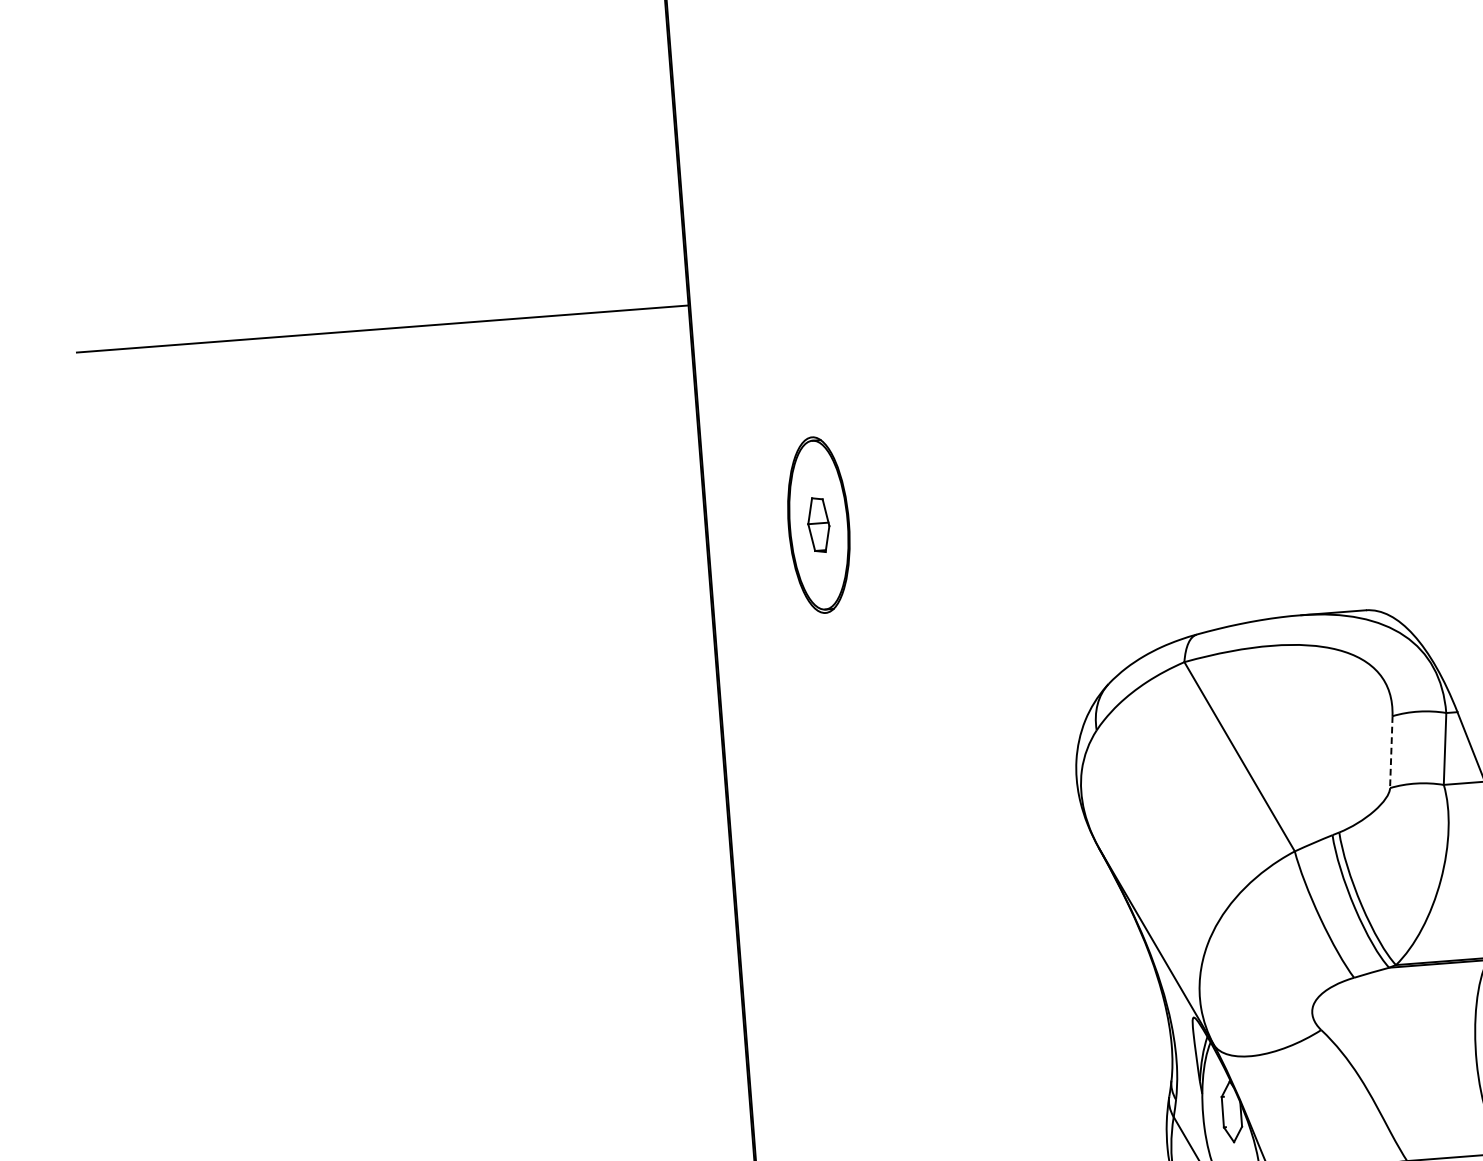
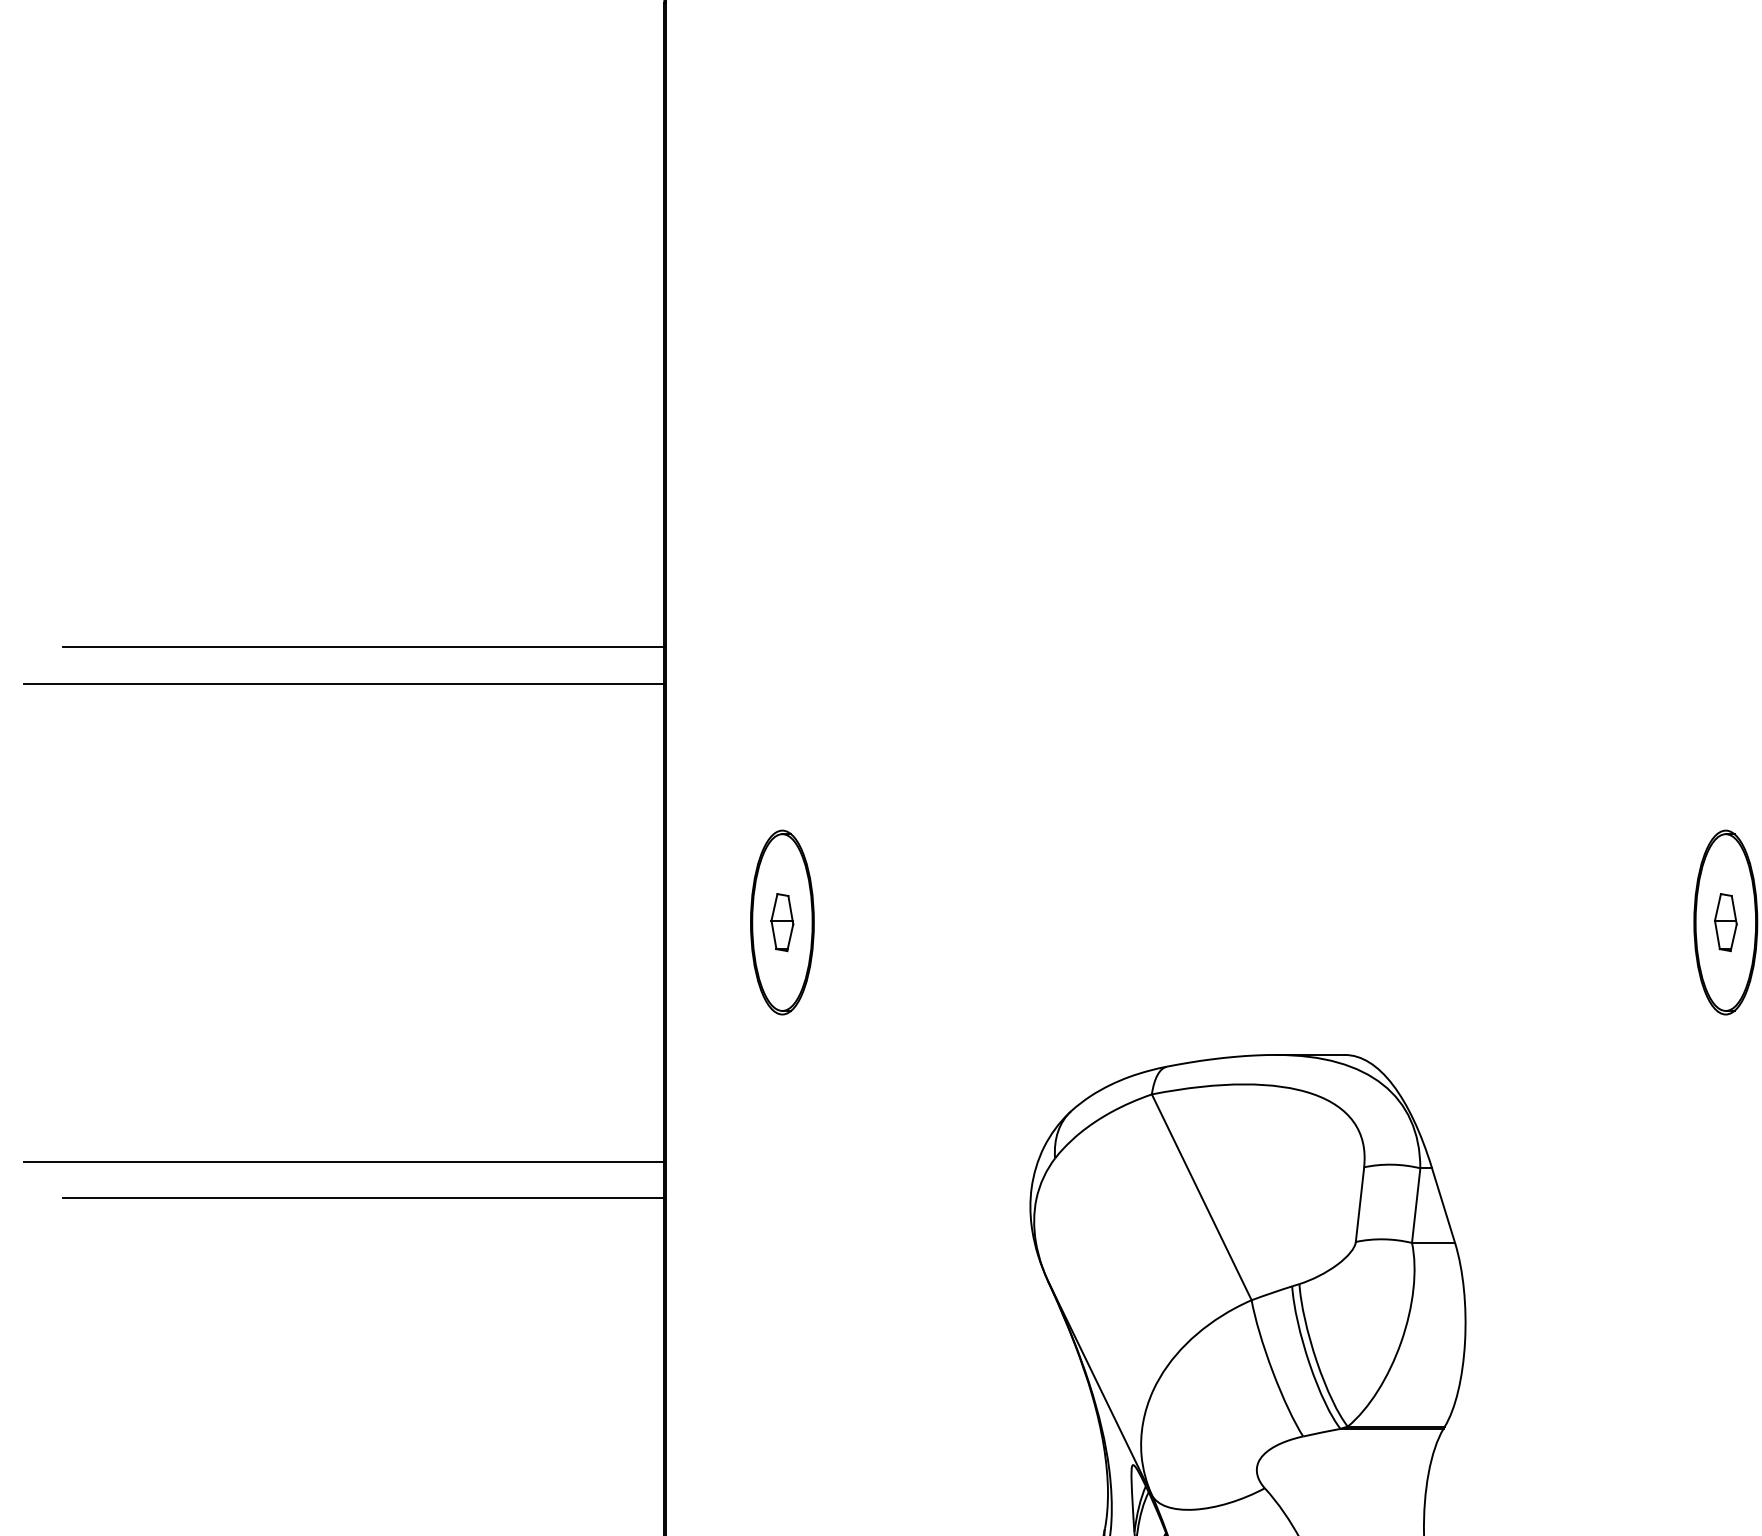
line: (398, 292) -> (363, 646), added
line: (1391, 751) -> (1360, 1204), dashed -> solid
line: (418, 785) -> (344, 1161), added
line: (439, 819) -> (363, 1198), added

